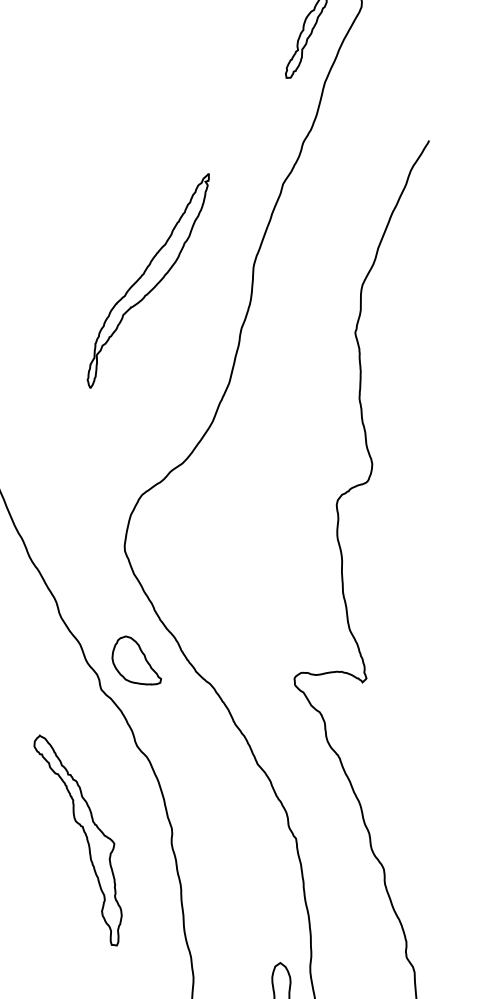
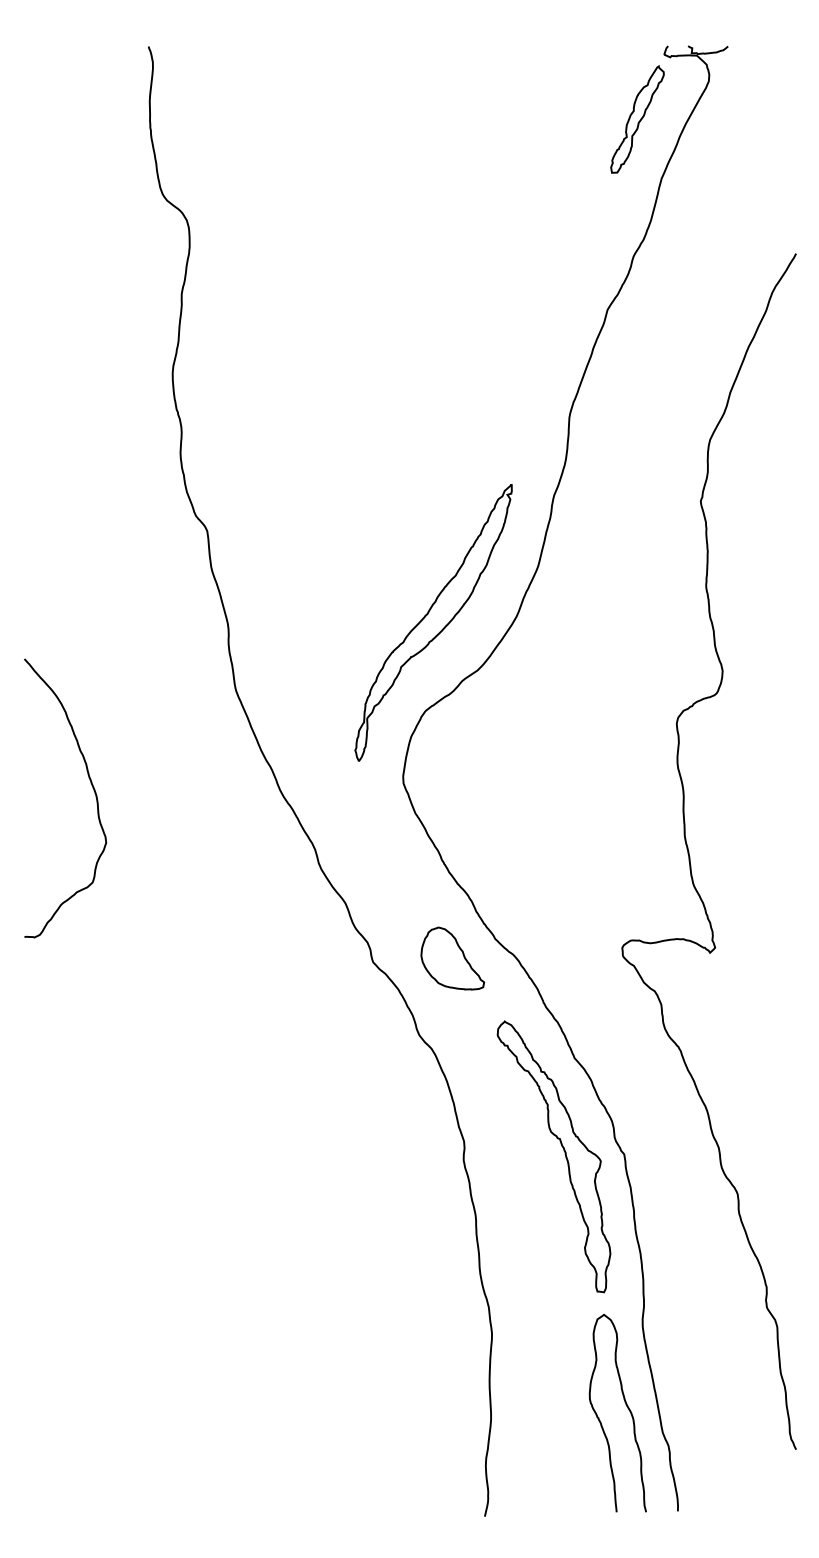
part: (148, 280) -> (433, 622), moved
part: (136, 660) -> (452, 958), moved
part: (86, 838) -> (564, 1154), moved

